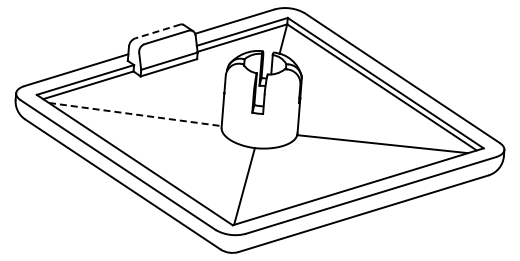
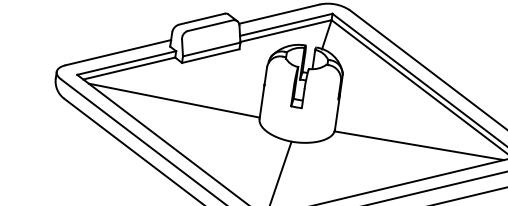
line: (157, 31) -> (201, 19), dashed -> solid
line: (135, 114) -> (174, 100), dashed -> solid

